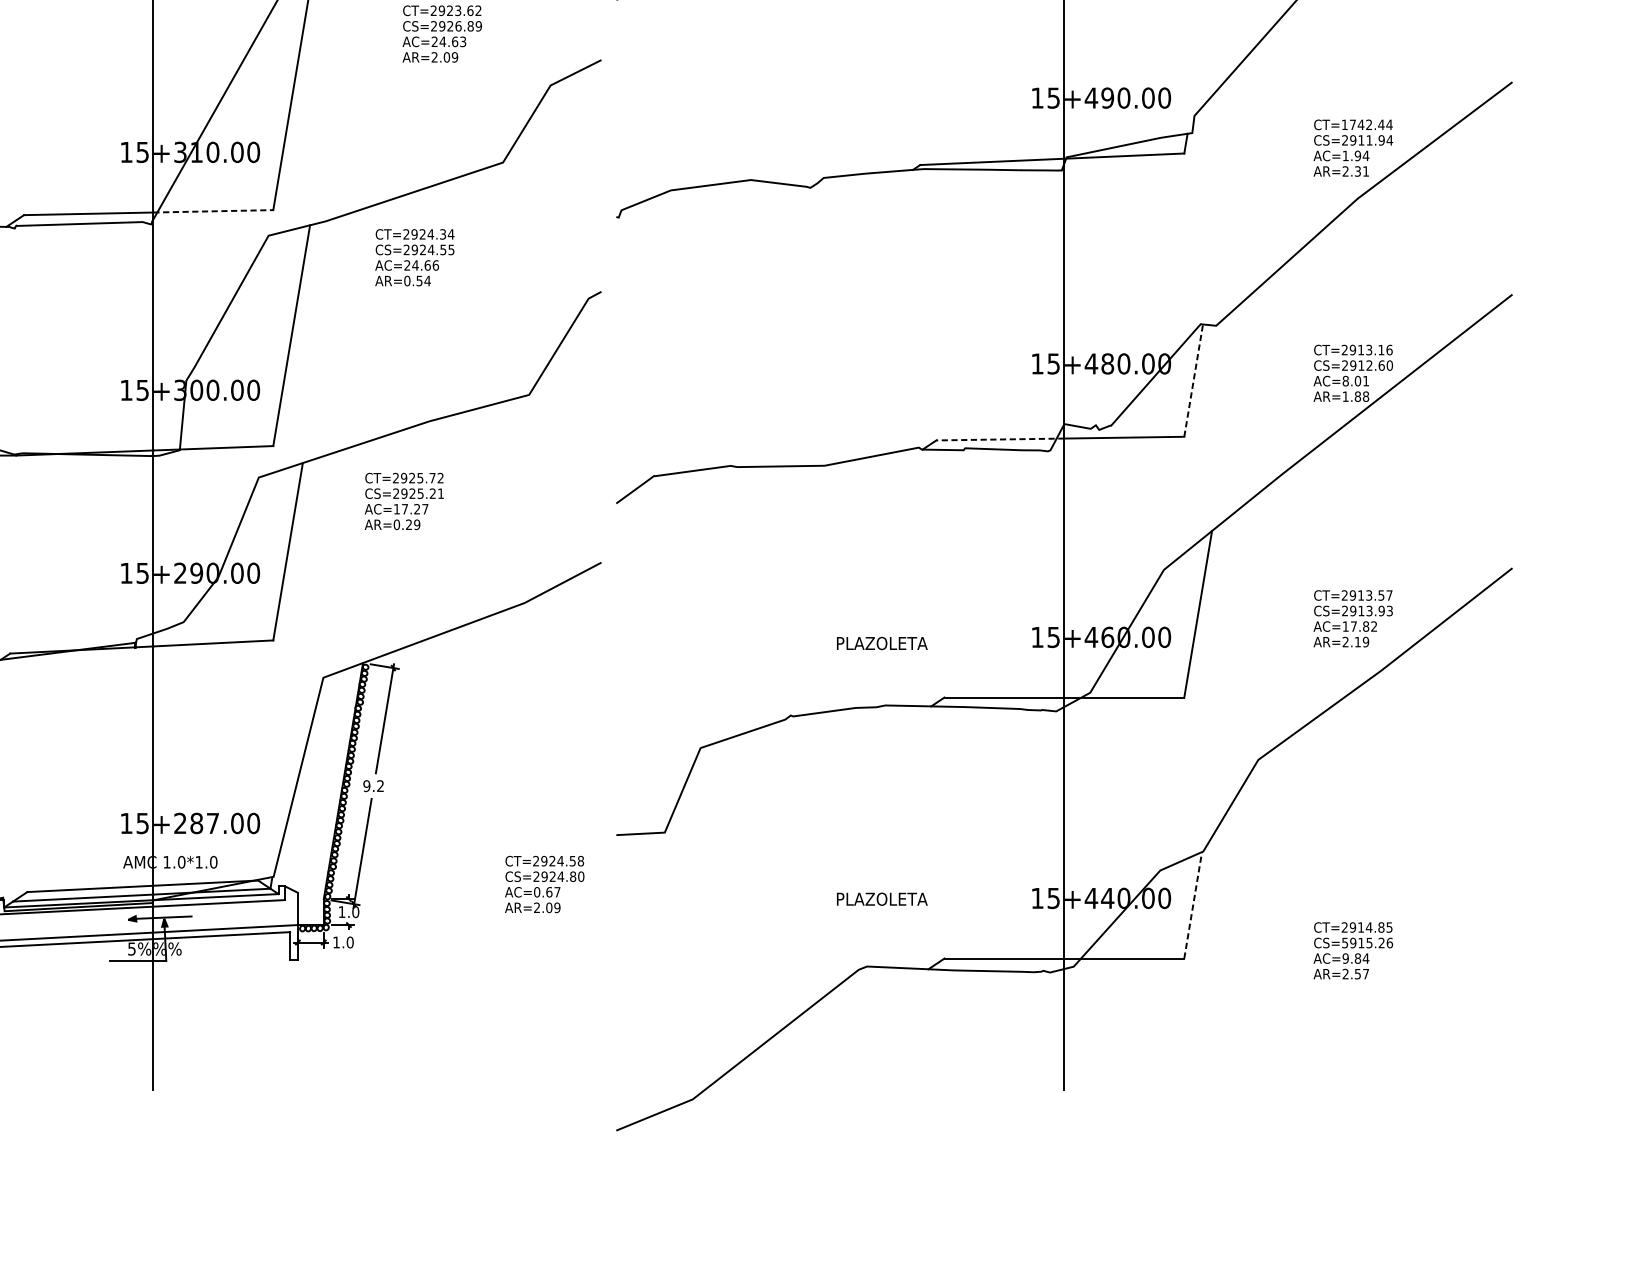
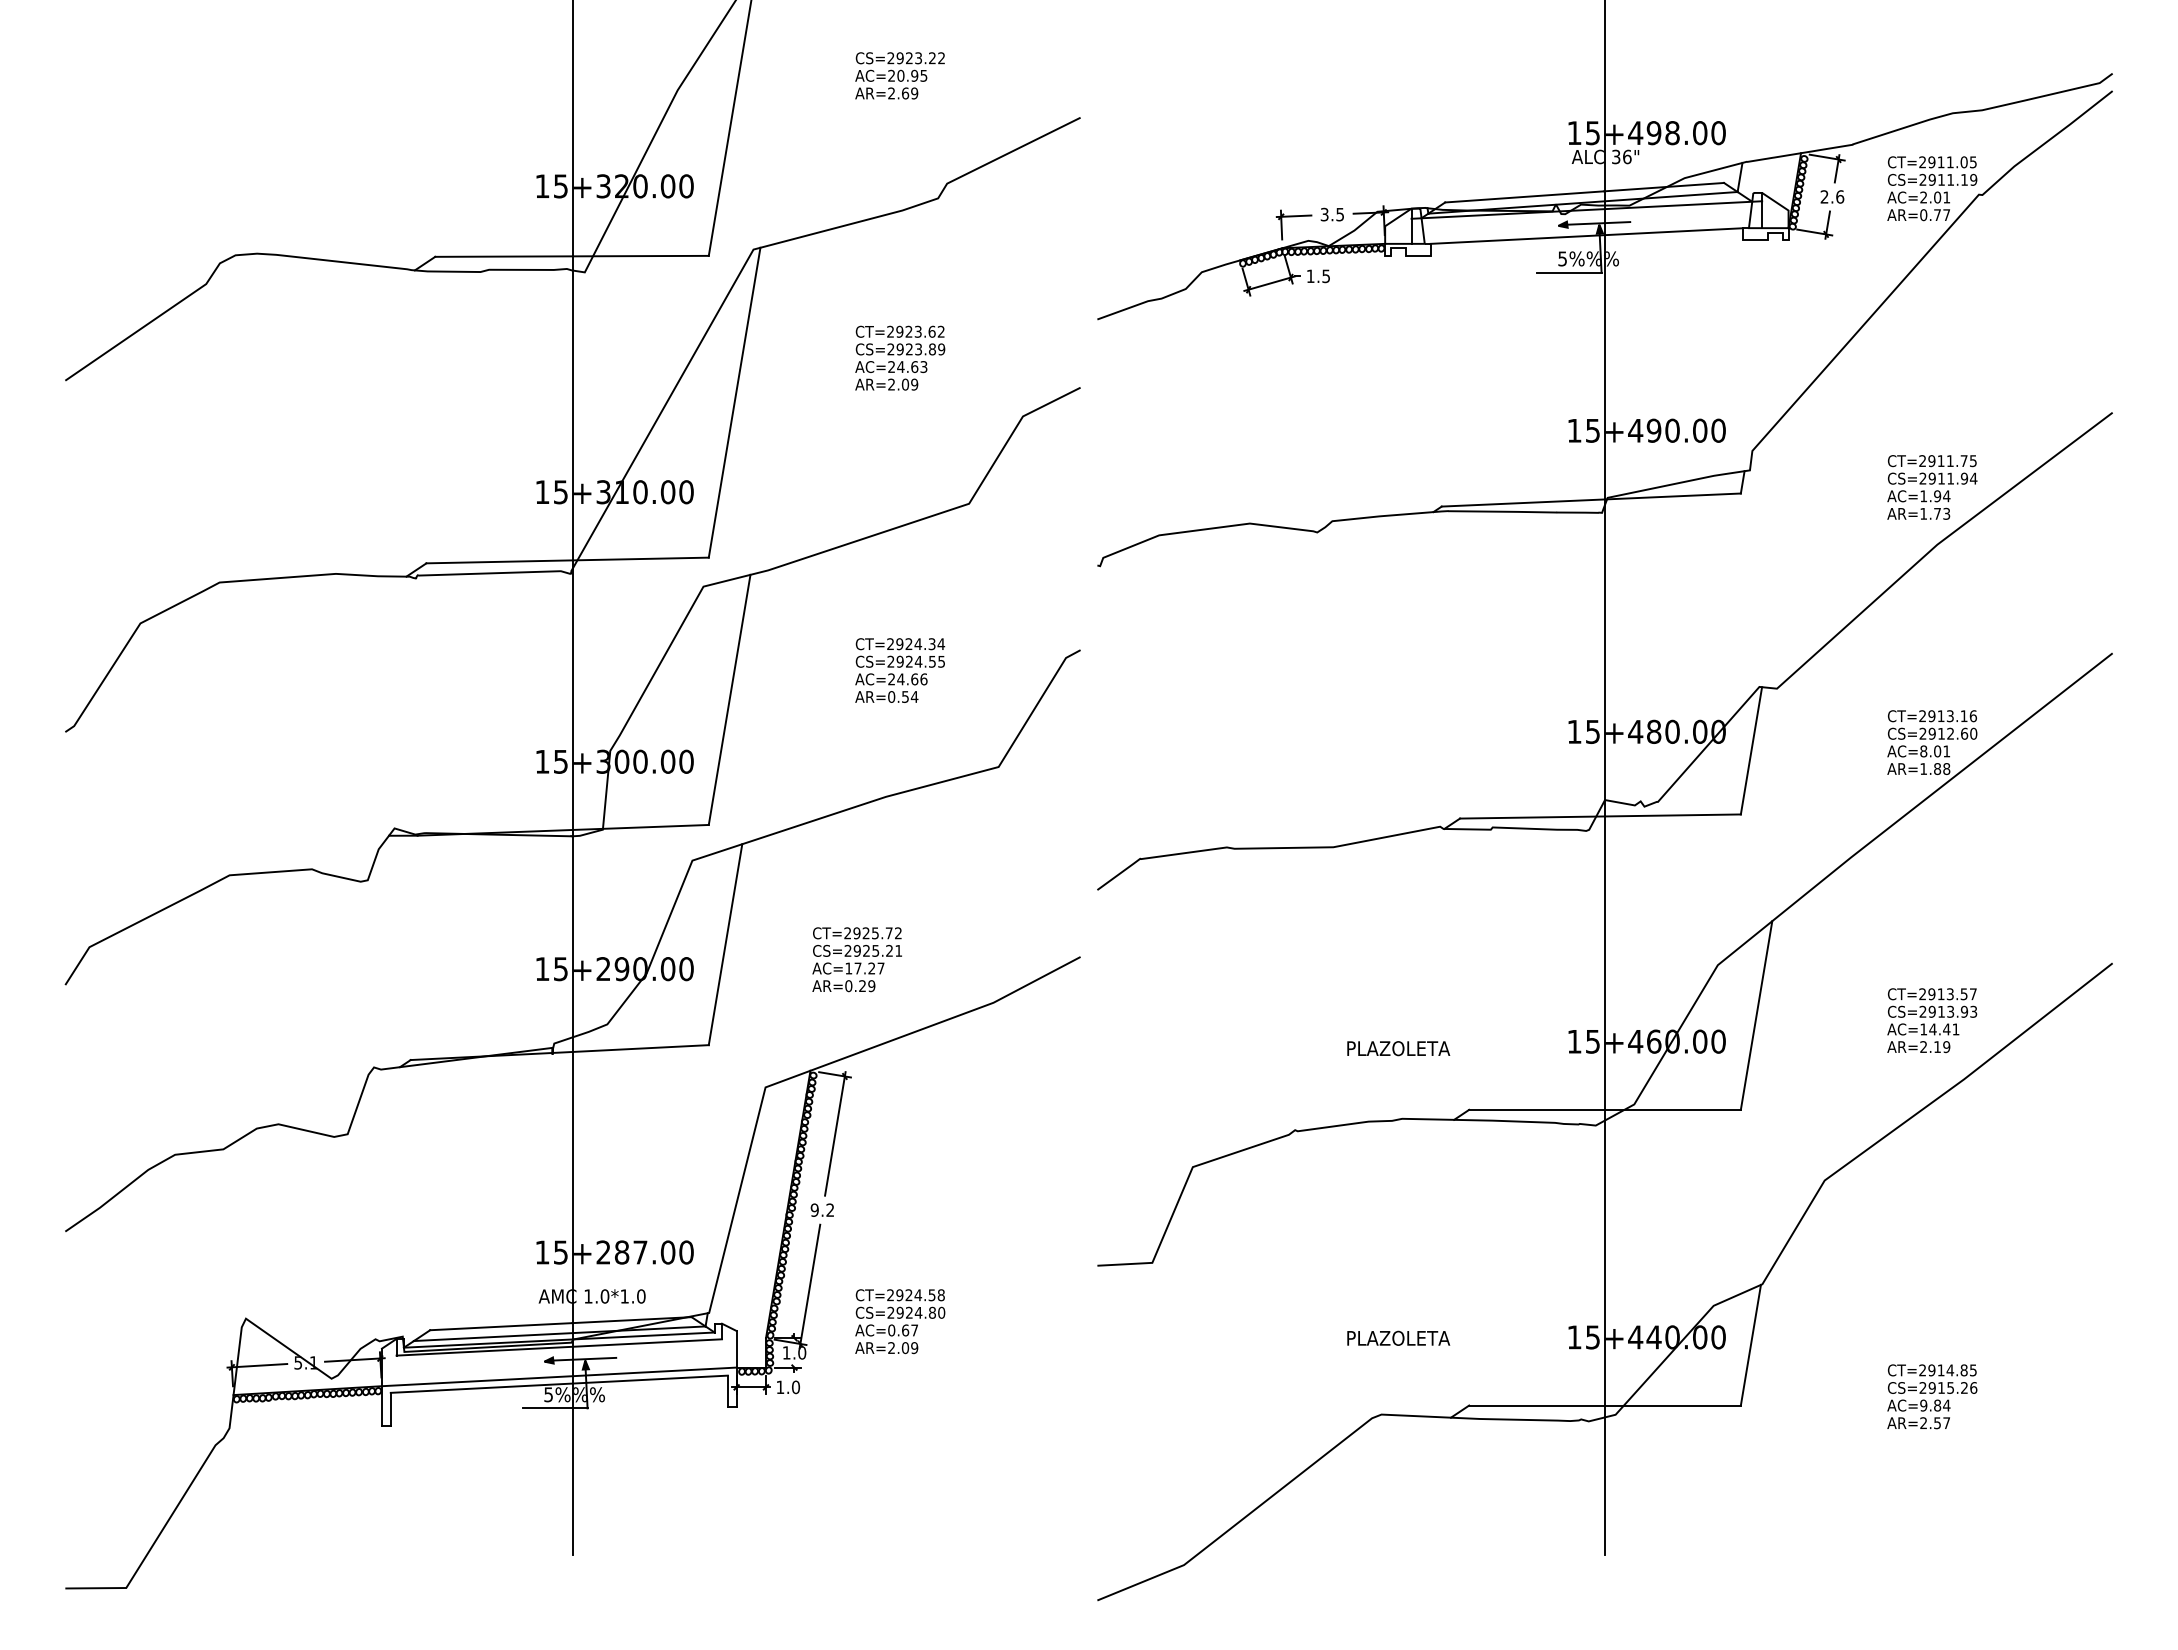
text: (458, 26) -> (918, 349), CS=2926.89 -> CS=2923.89
text: (1367, 125) -> (1948, 461), CT=1742.44 -> CT=2911.75
text: (1356, 171) -> (1935, 513), AR=2.31 -> AR=1.73
line: (213, 211) -> (640, 559), dashed -> solid
text: (415, 257) -> (900, 670), moved
line: (1193, 380) -> (1751, 750), dashed -> solid
line: (1000, 439) -> (1532, 817), dashed -> solid
text: (403, 501) -> (856, 959), moved
text: (1364, 626) -> (1944, 1029), AC=17.82 -> AC=14.41
text: (544, 884) -> (900, 1321), moved
line: (1193, 904) -> (1751, 1344), dashed -> solid
text: (1344, 942) -> (1922, 1387), CS=5915.26 -> CS=2915.26

